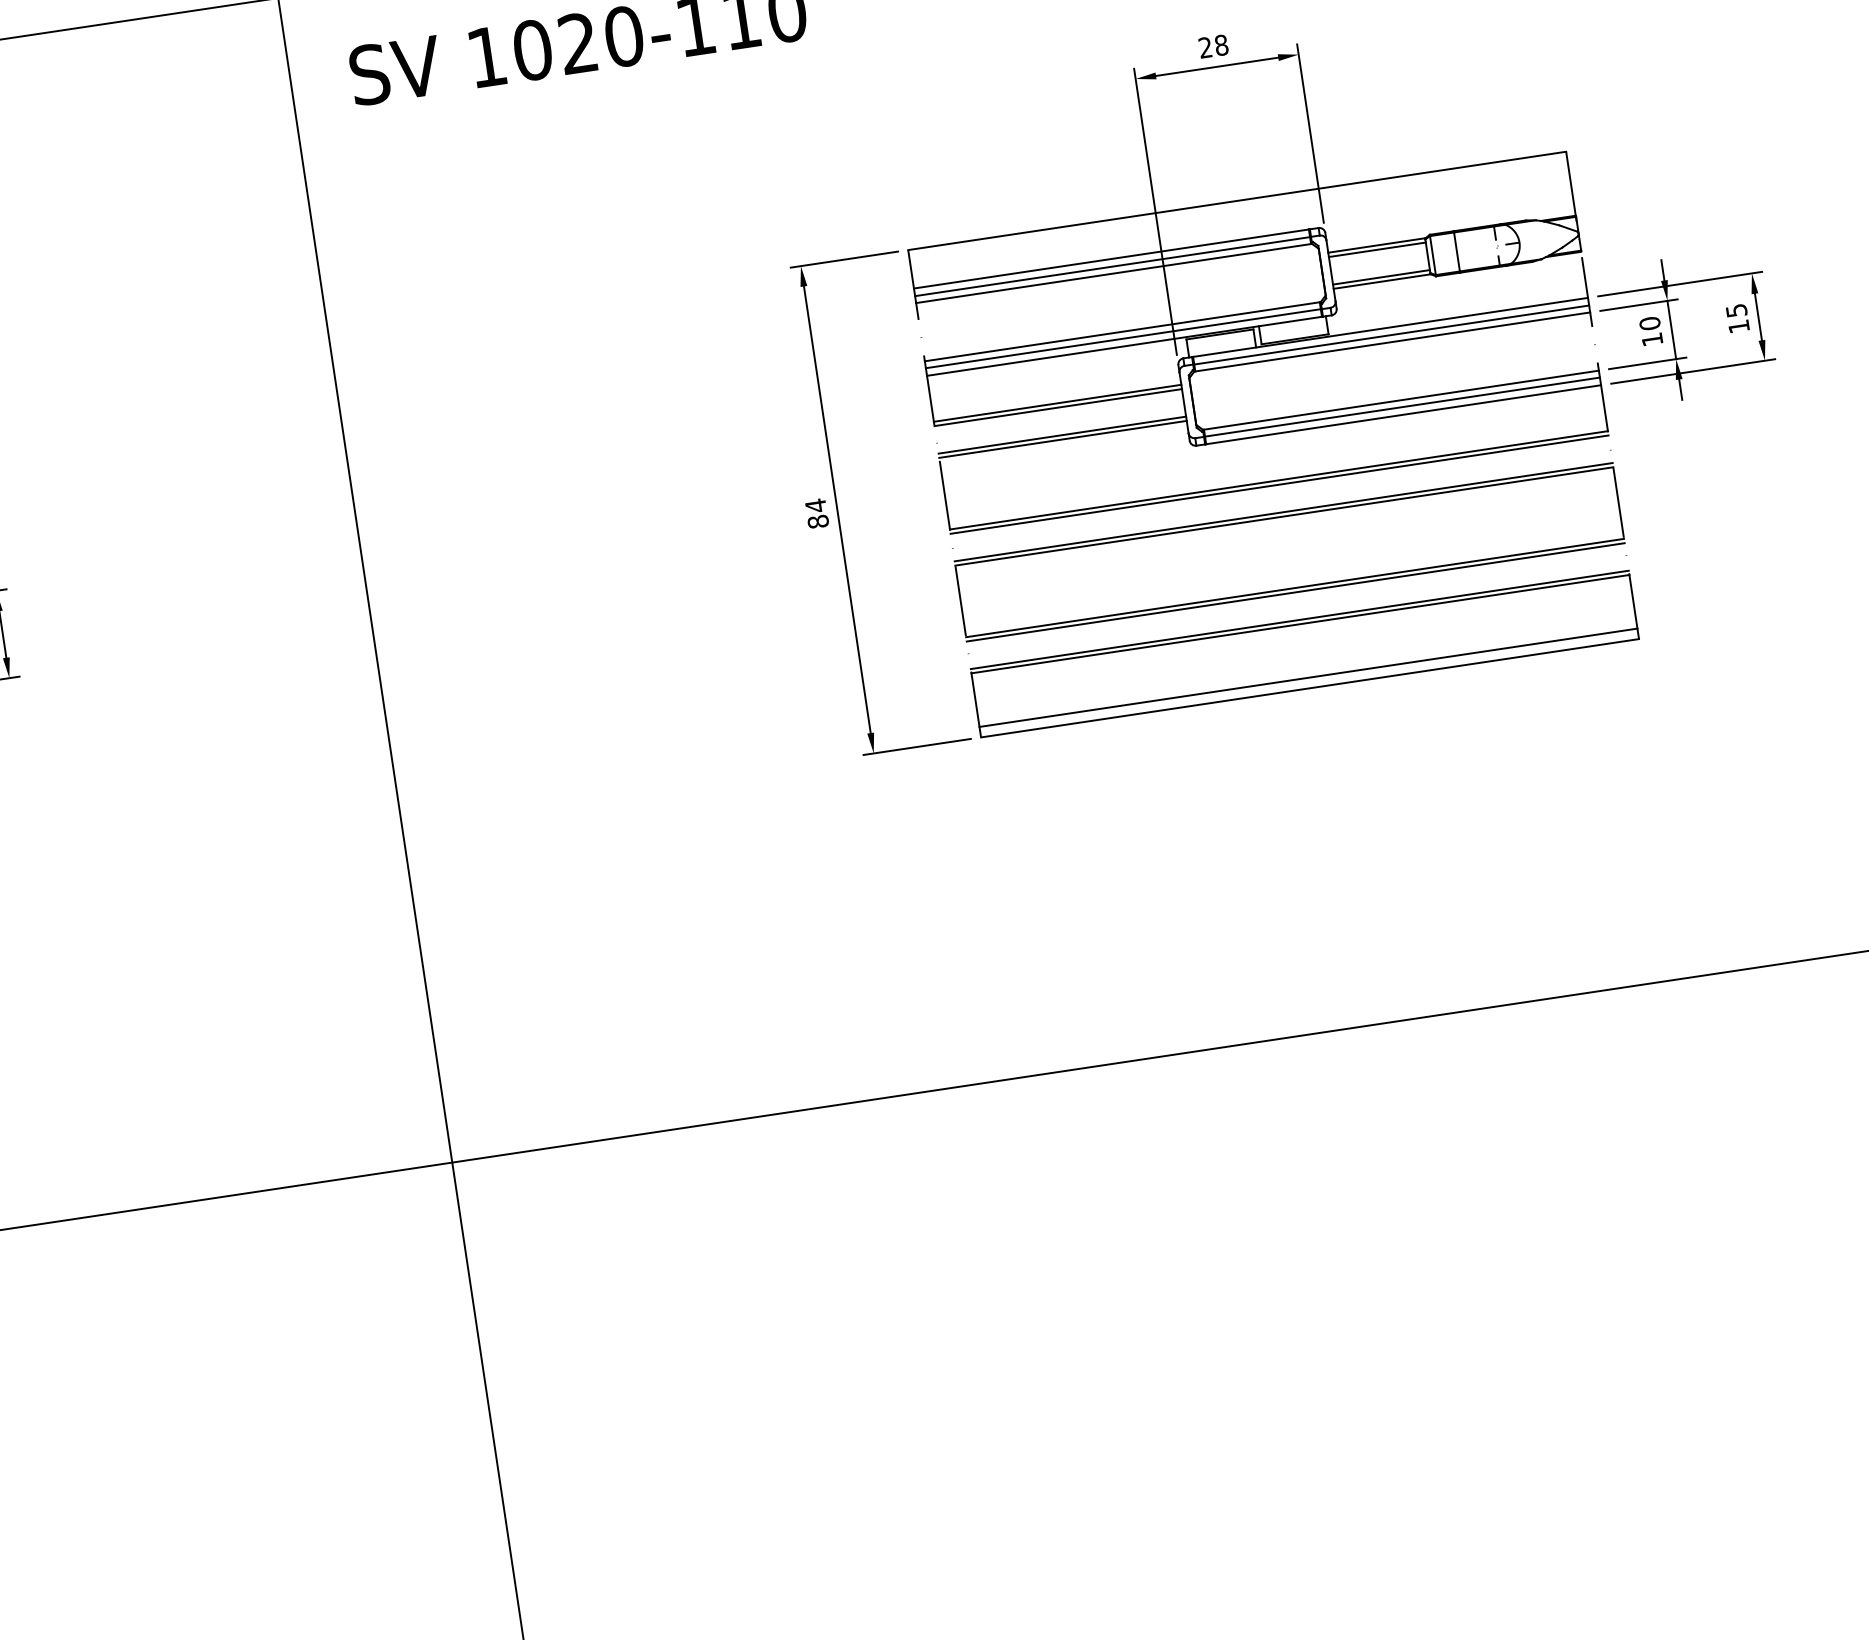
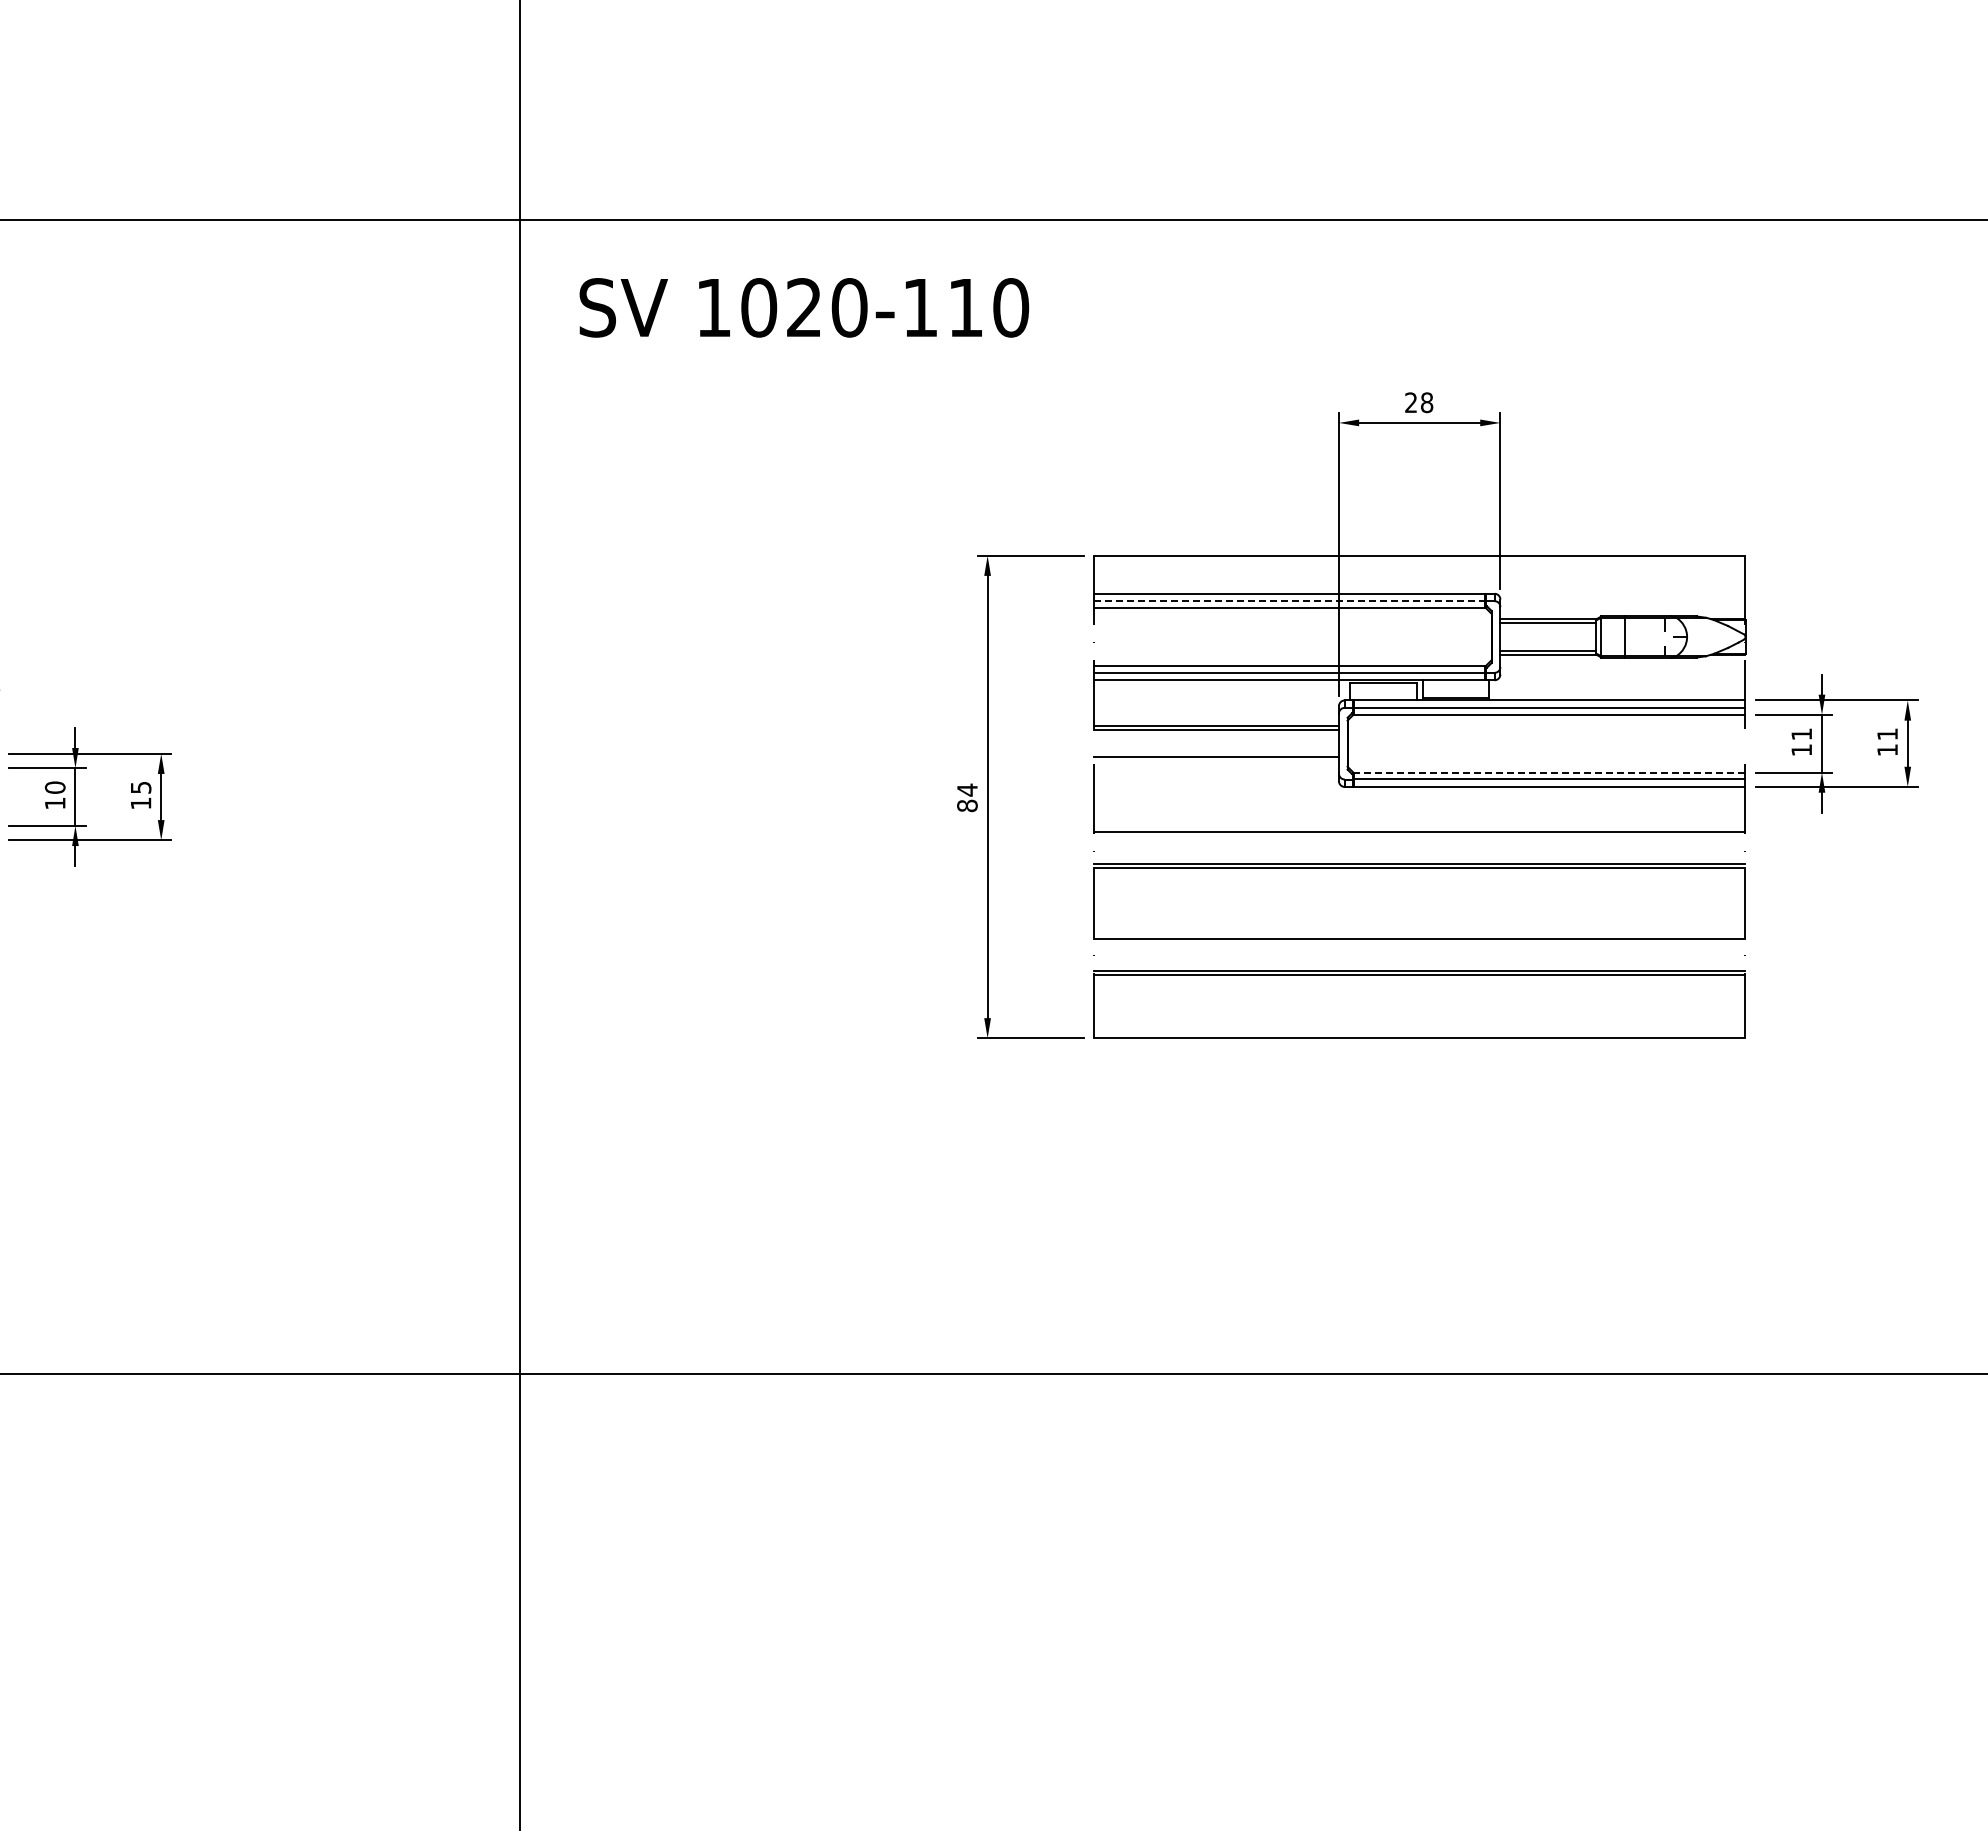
line: (1112, 266) -> (1289, 601), solid -> dashed
text: (1736, 310) -> (1887, 734), 15 -> 11
text: (1649, 323) -> (1801, 734), 10 -> 11
line: (1401, 400) -> (1549, 772), solid -> dashed
line: (1062, 439) -> (1215, 761), removed
line: (1279, 484) -> (1419, 836), removed
line: (1295, 592) -> (1419, 943), removed
line: (1308, 677) -> (1419, 1027), removed

